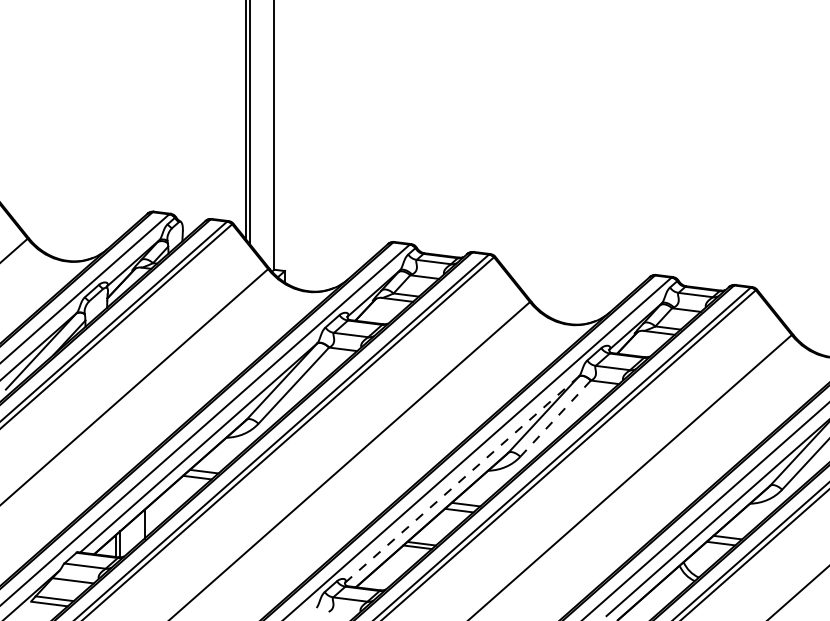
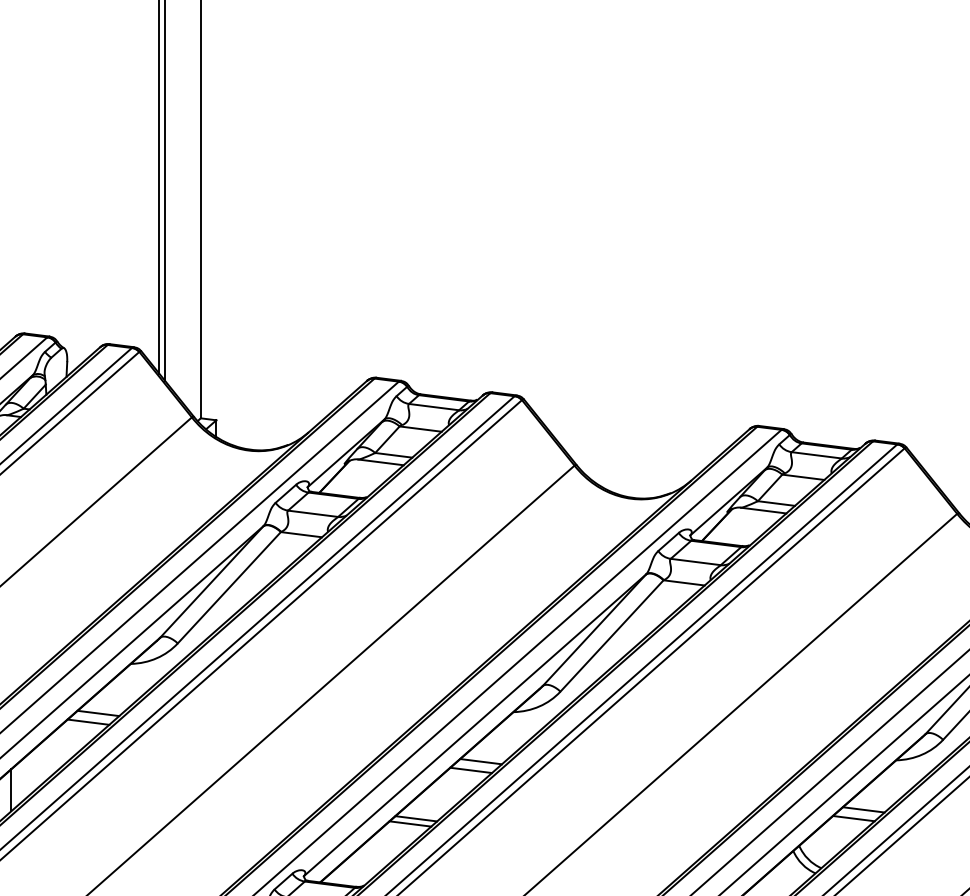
line: (555, 418) -> (611, 635), dashed -> solid
line: (461, 480) -> (474, 726), dashed -> solid

